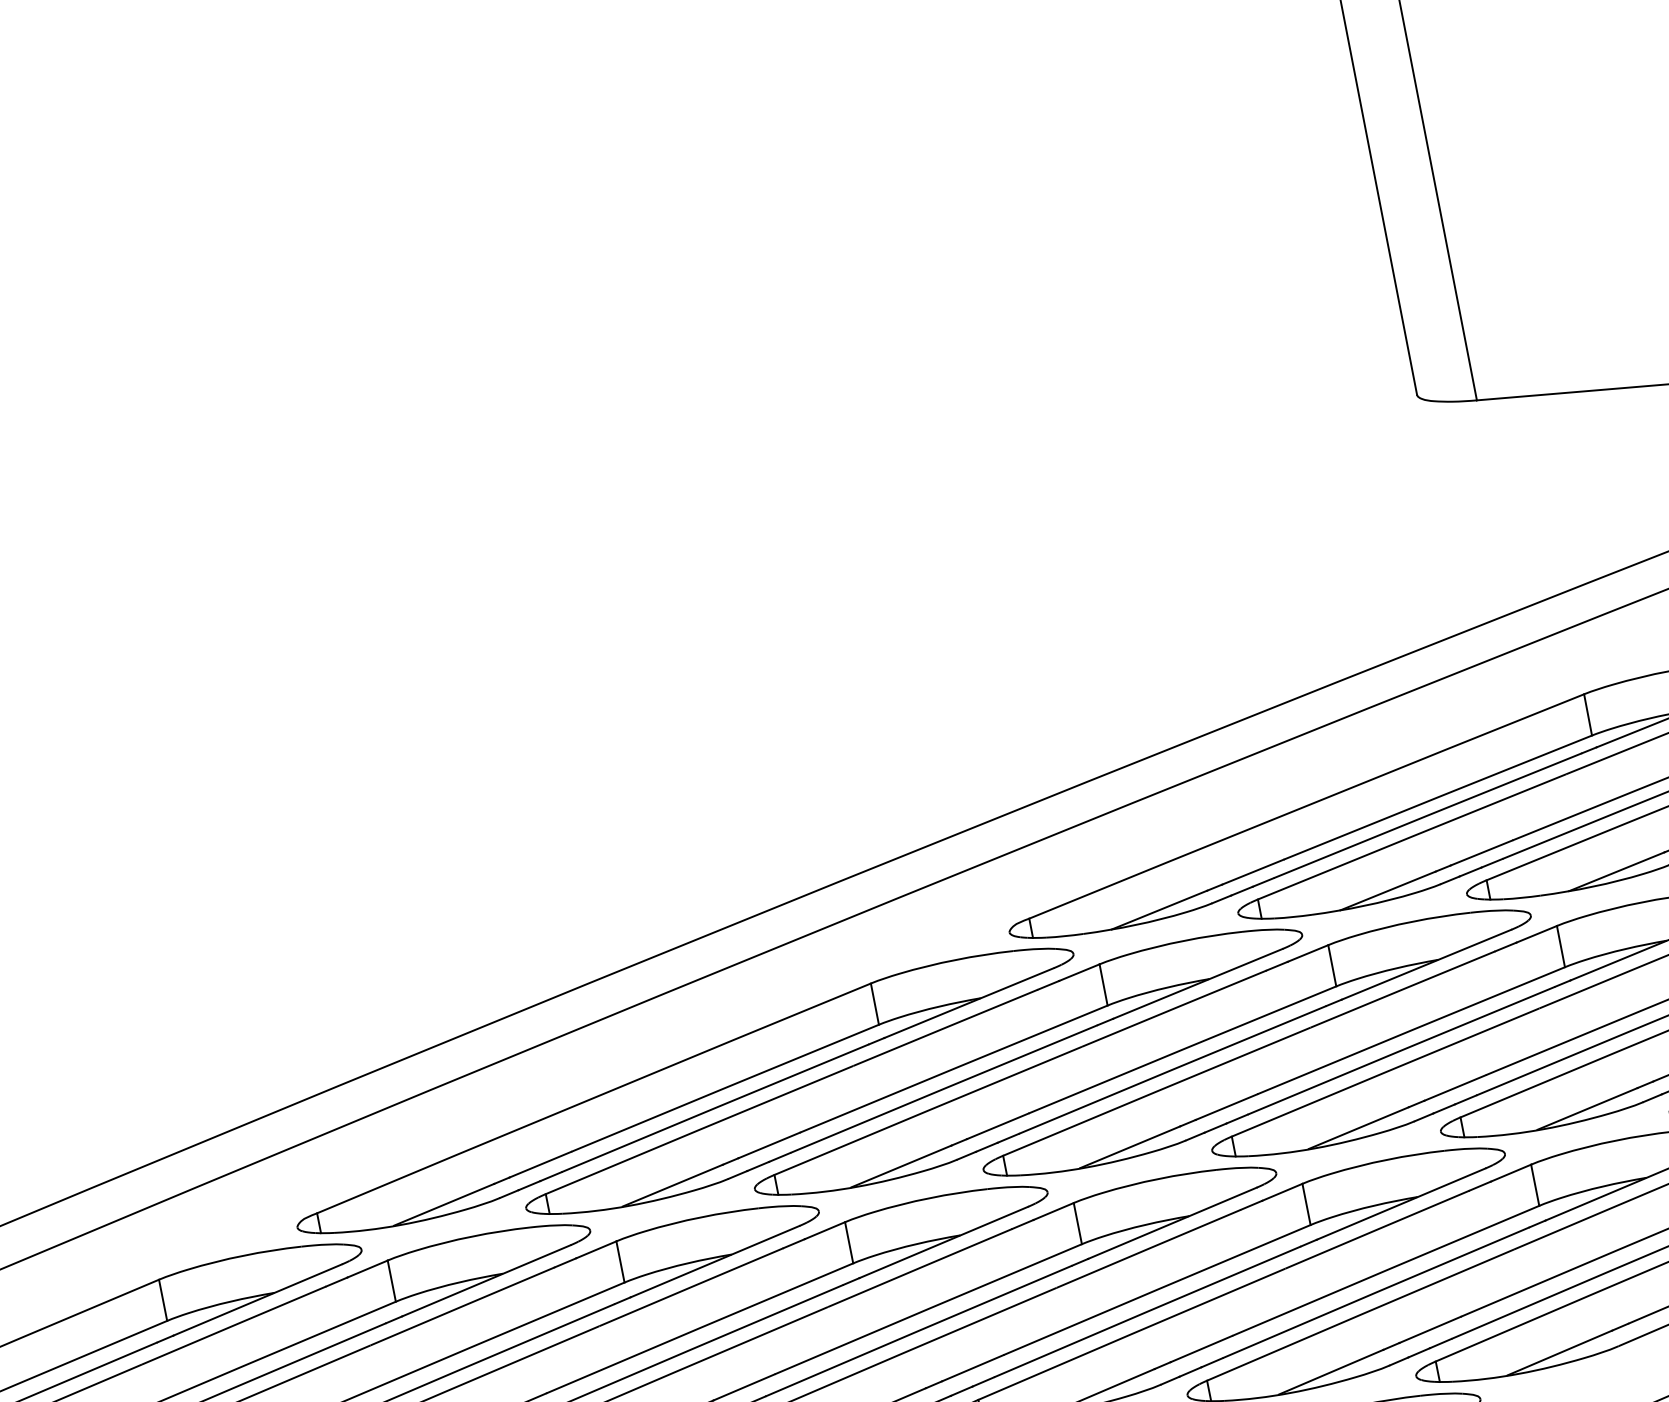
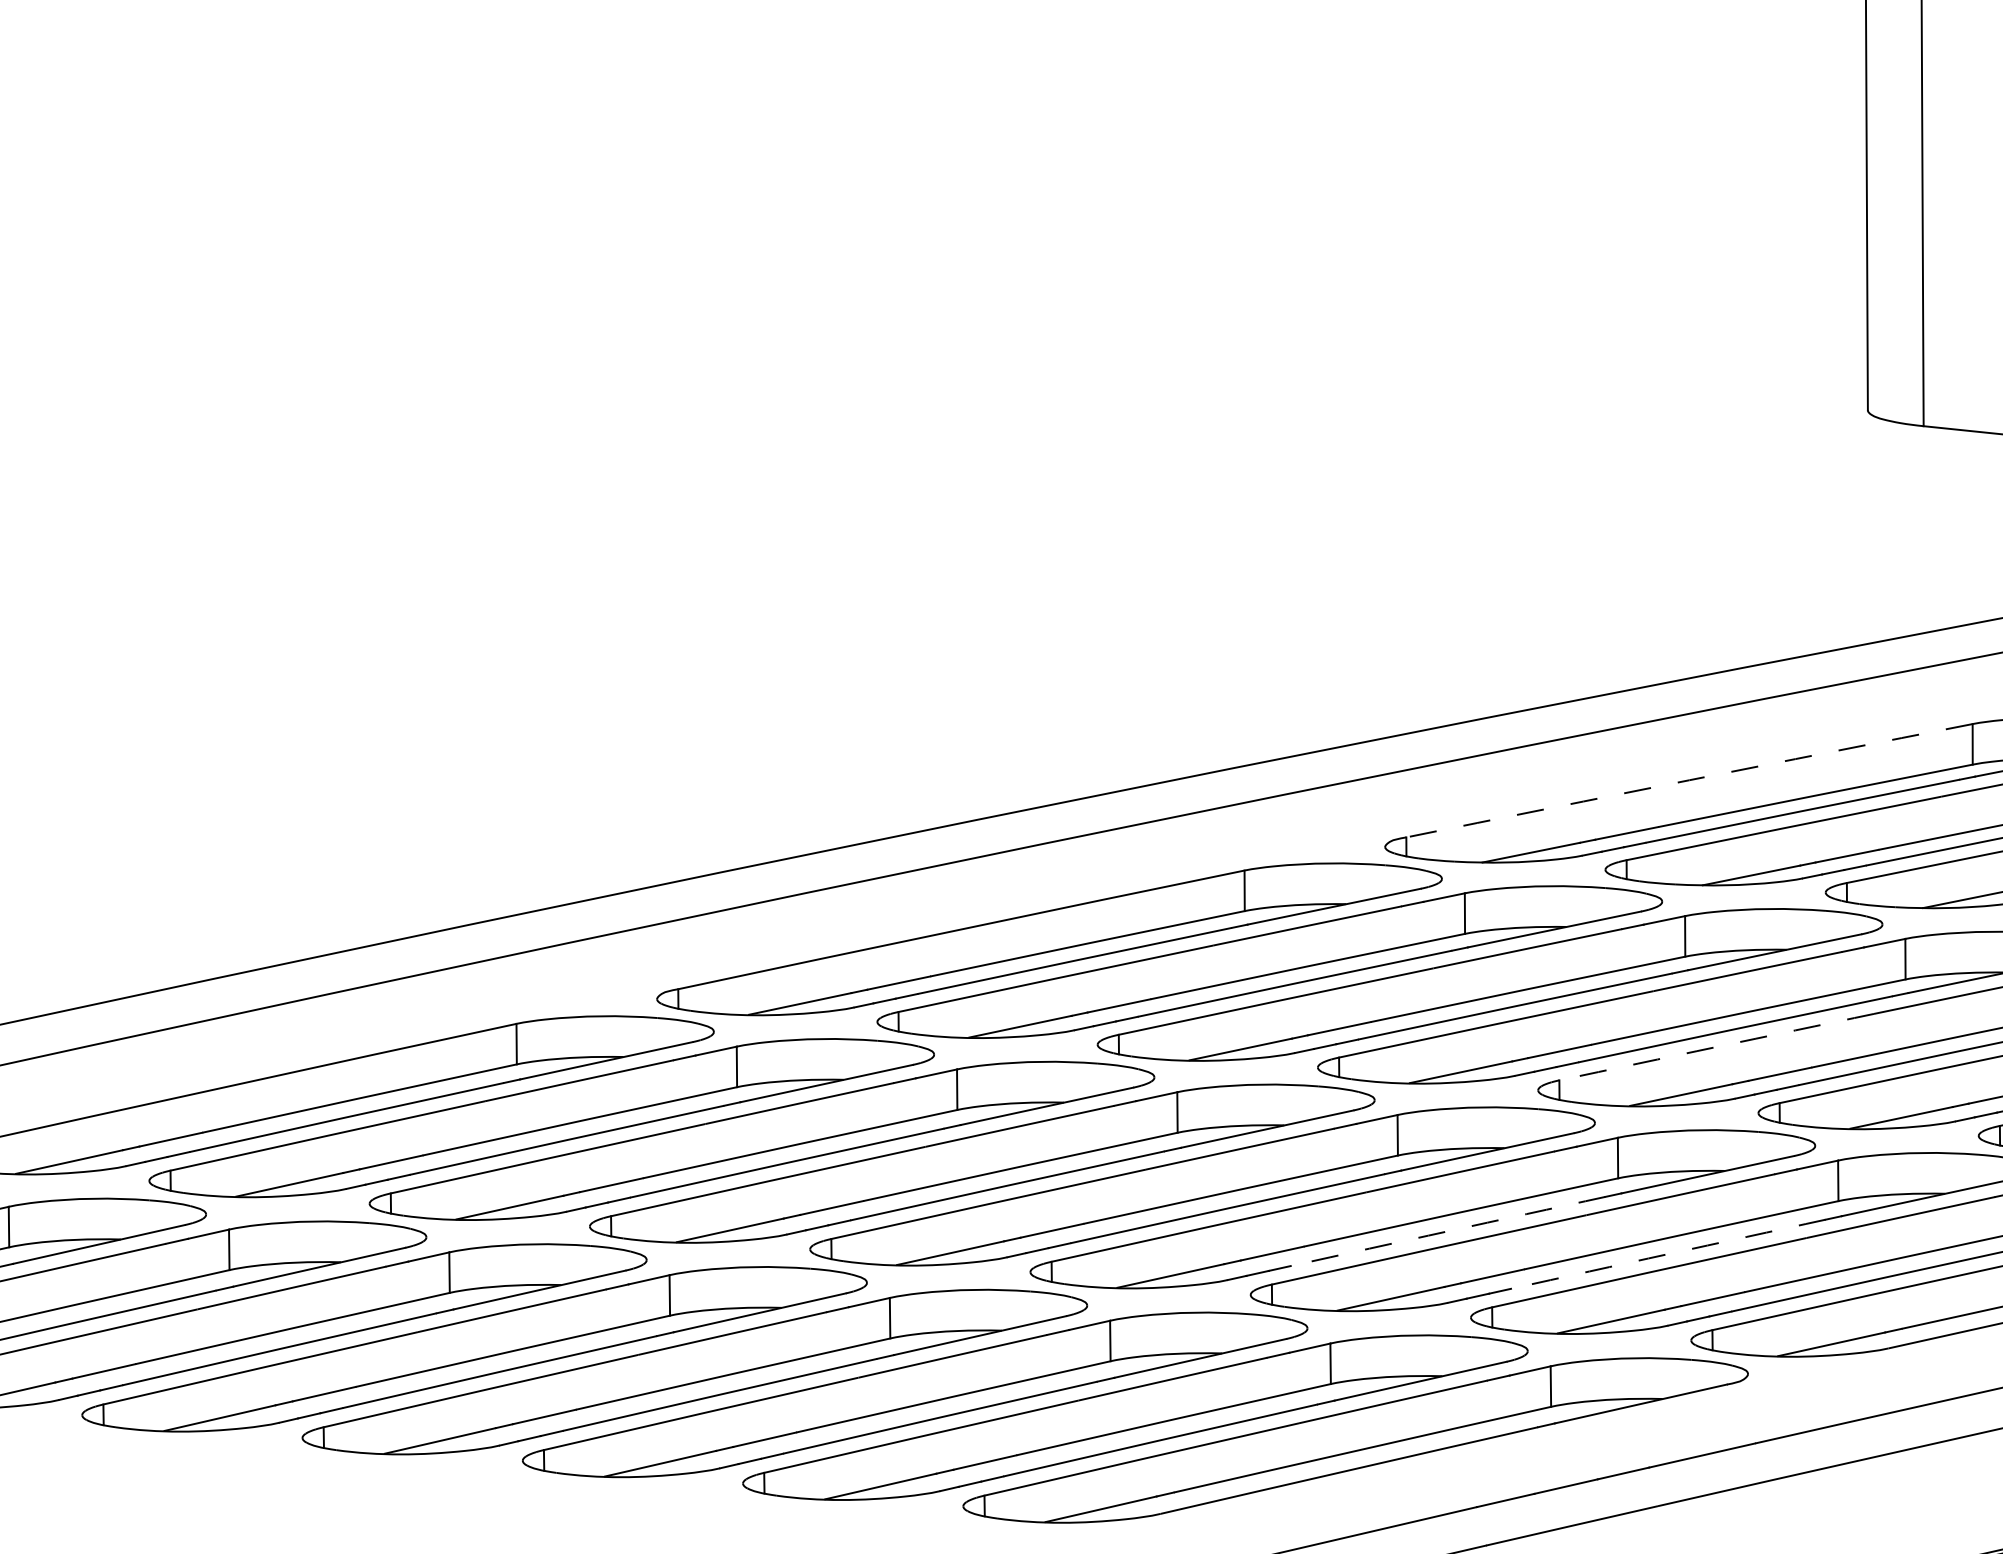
arc: (1306, 806) -> (1689, 780), solid -> dashed
arc: (1385, 1072) -> (1716, 1047), solid -> dashed
arc: (1376, 1292) -> (1668, 1254), solid -> dashed
arc: (1148, 1311) -> (1448, 1231), solid -> dashed

